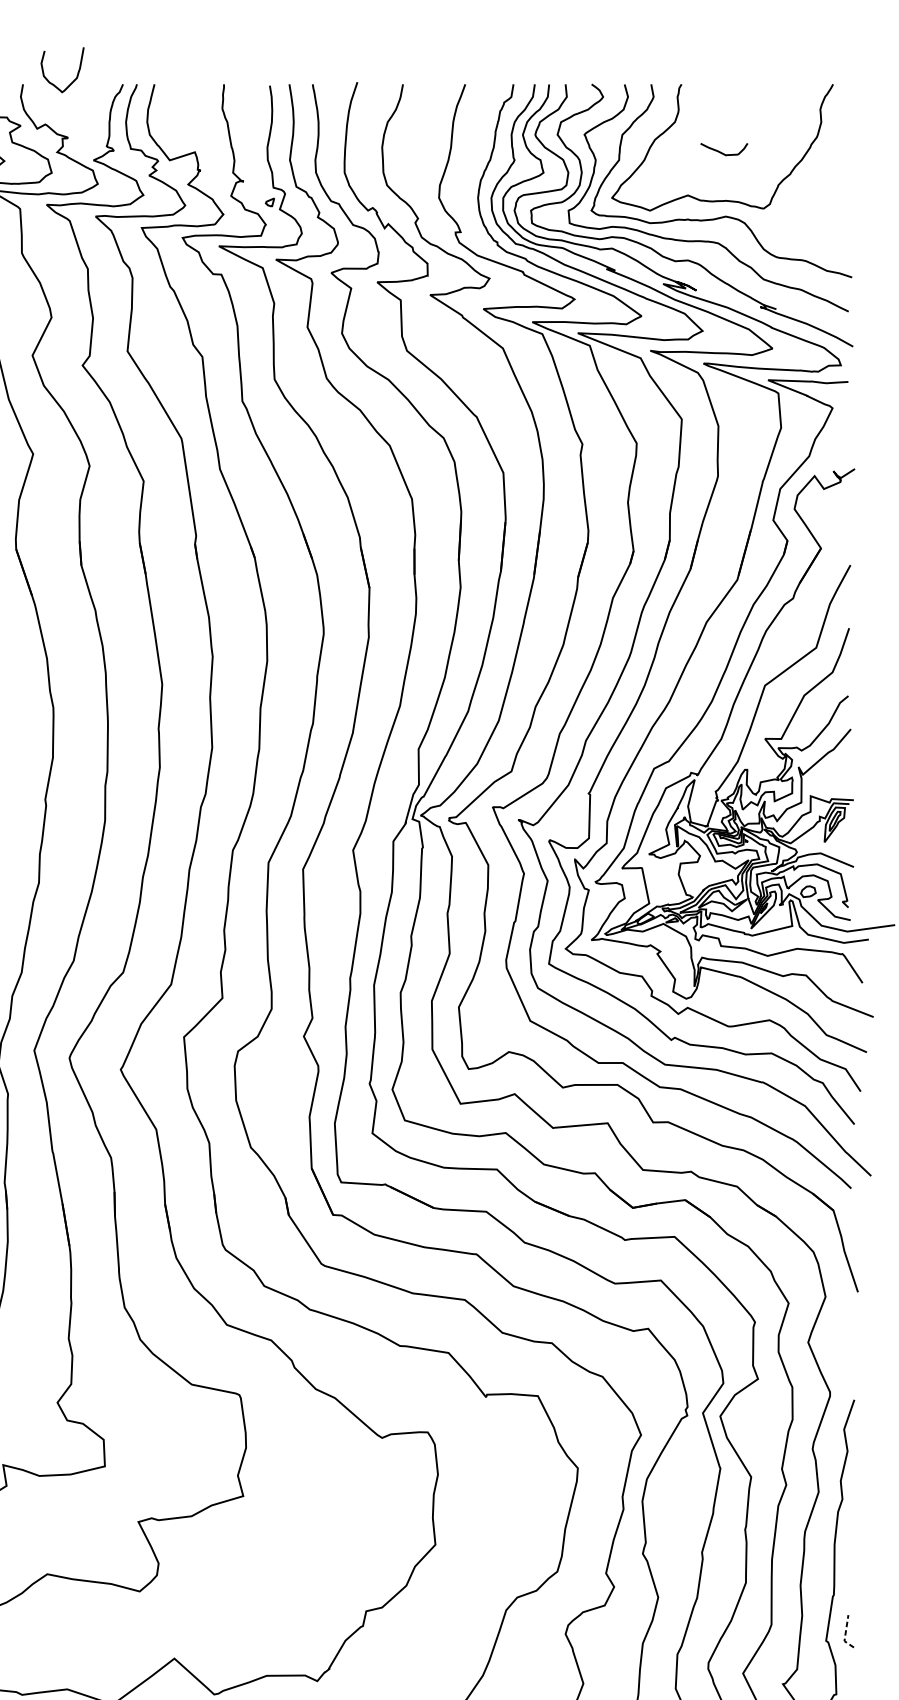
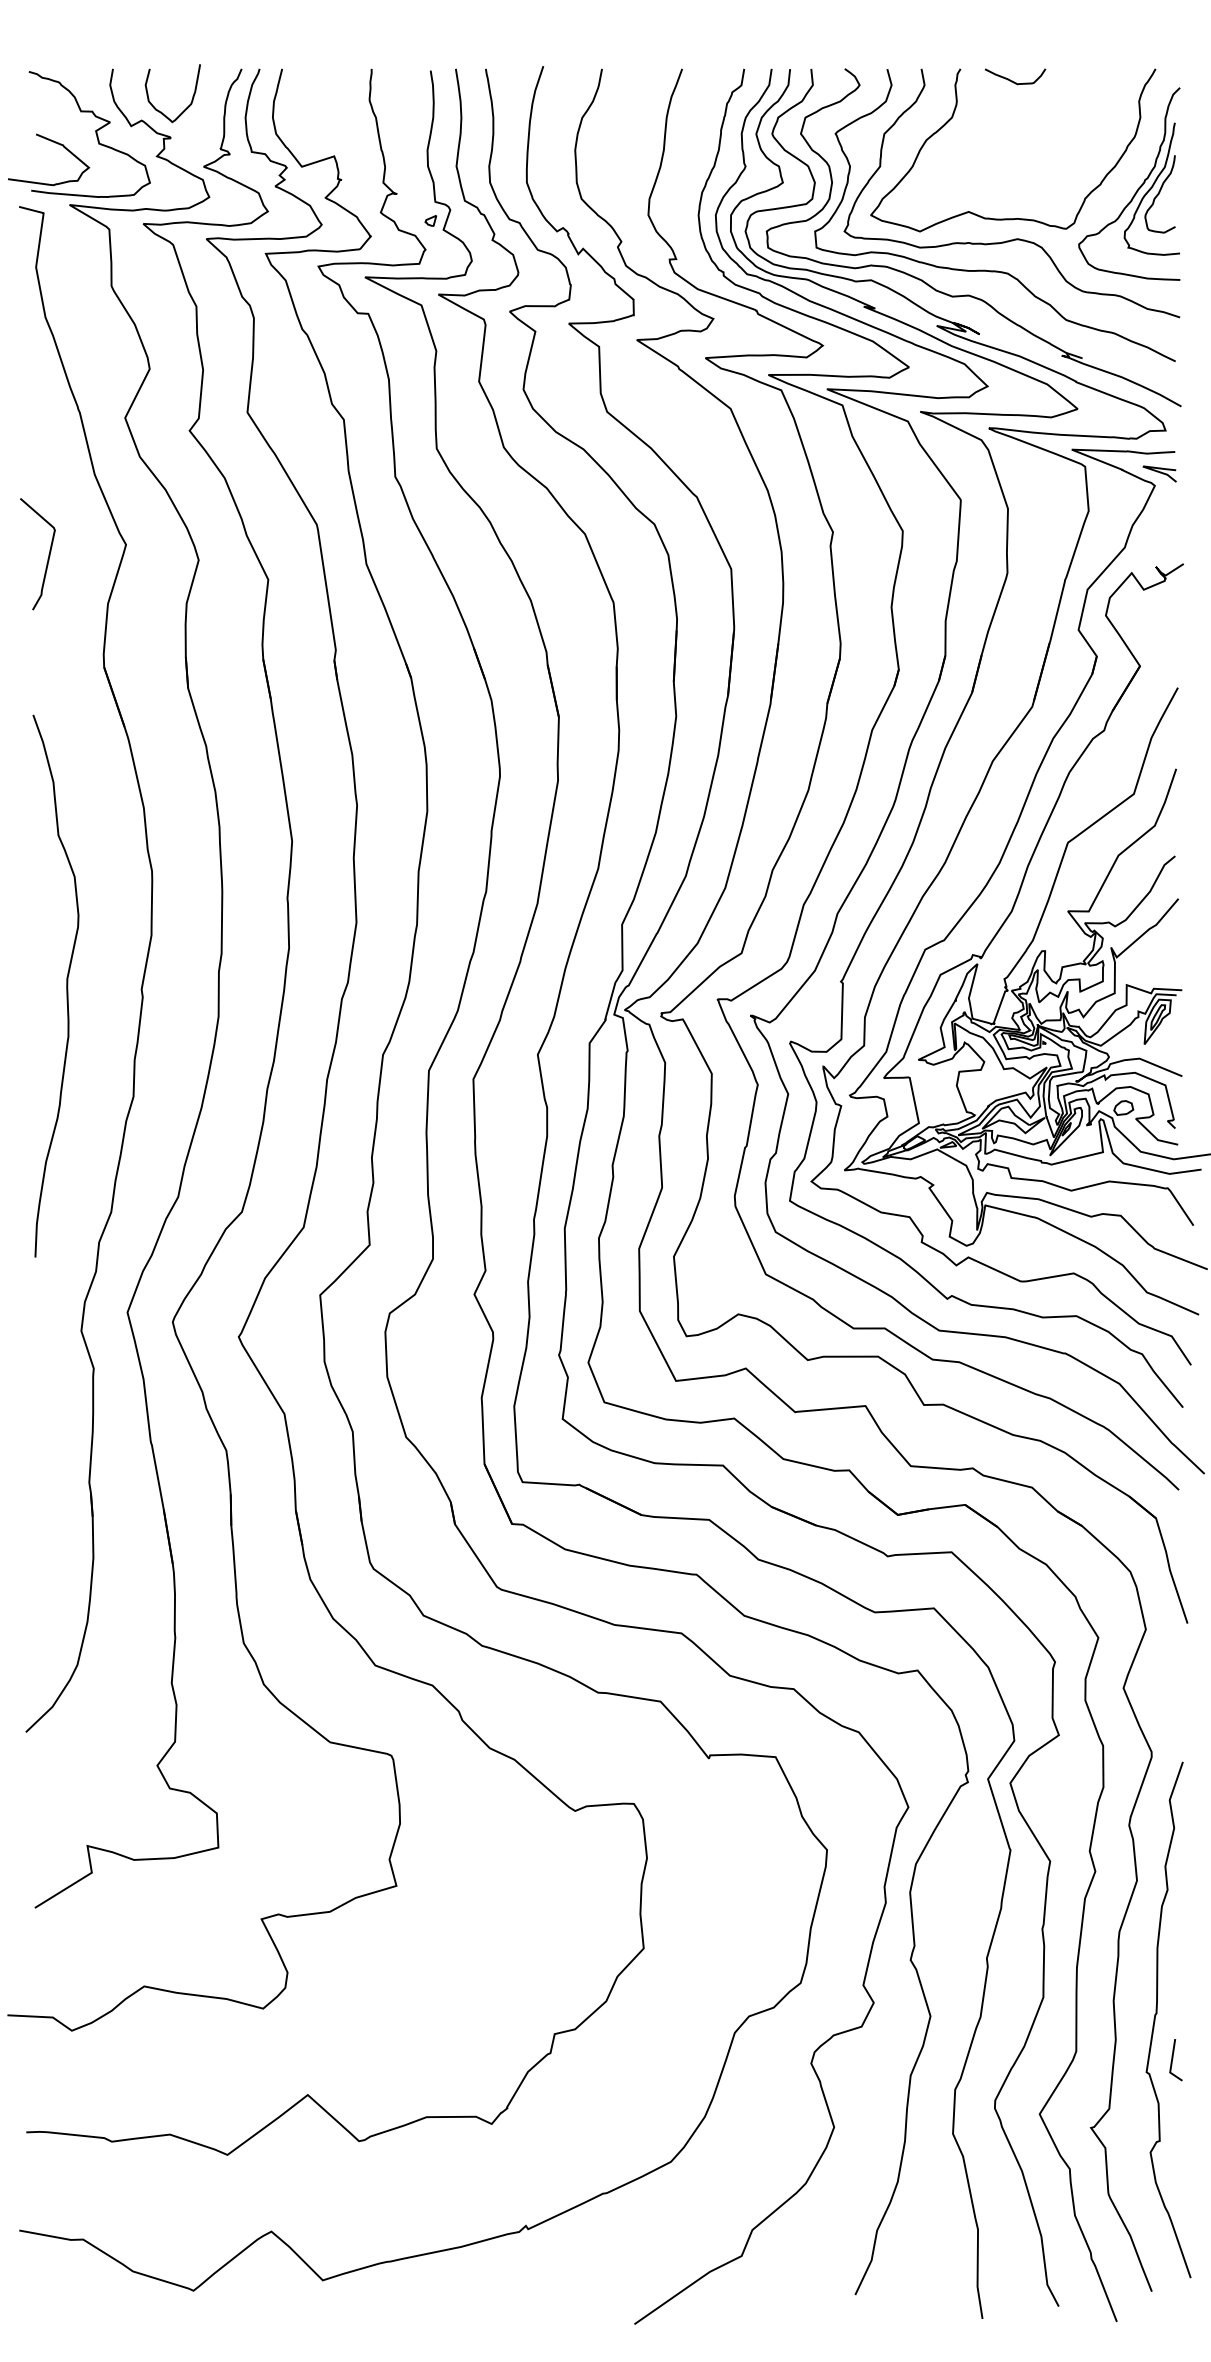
curve: (73, 80) -> (186, 107), moved
curve: (721, 152) -> (1012, 80), moved
part: (819, 176) -> (1138, 187), added
curve: (836, 398) -> (1159, 473), added
line: (845, 1634) -> (1171, 2063), dashed -> solid

